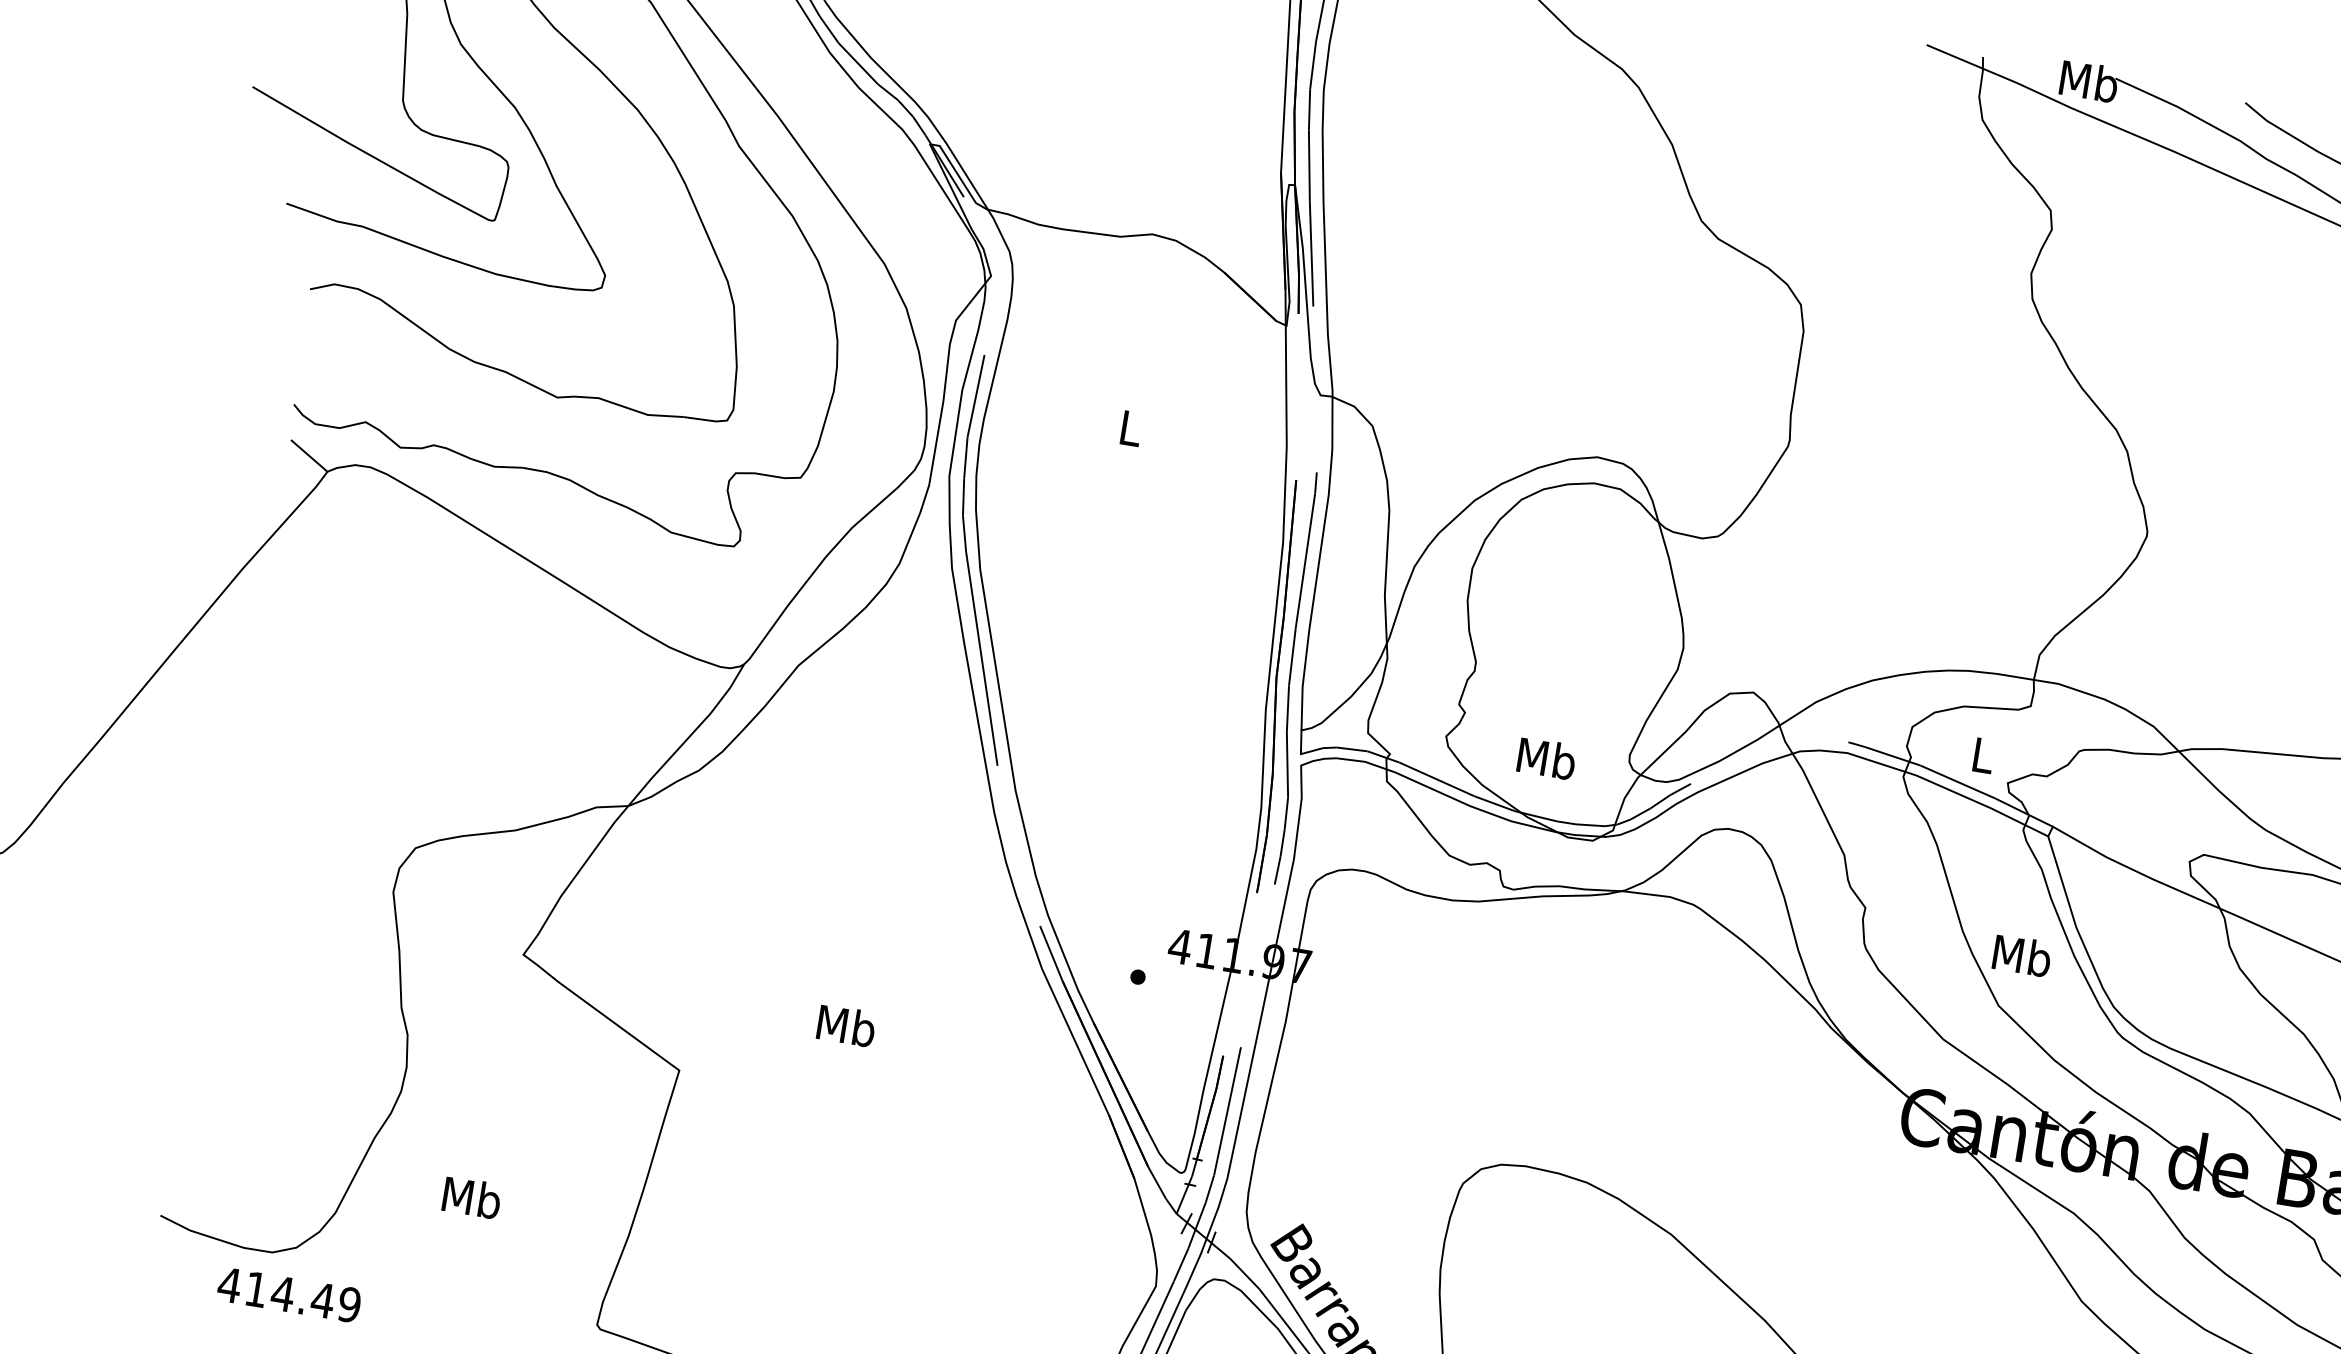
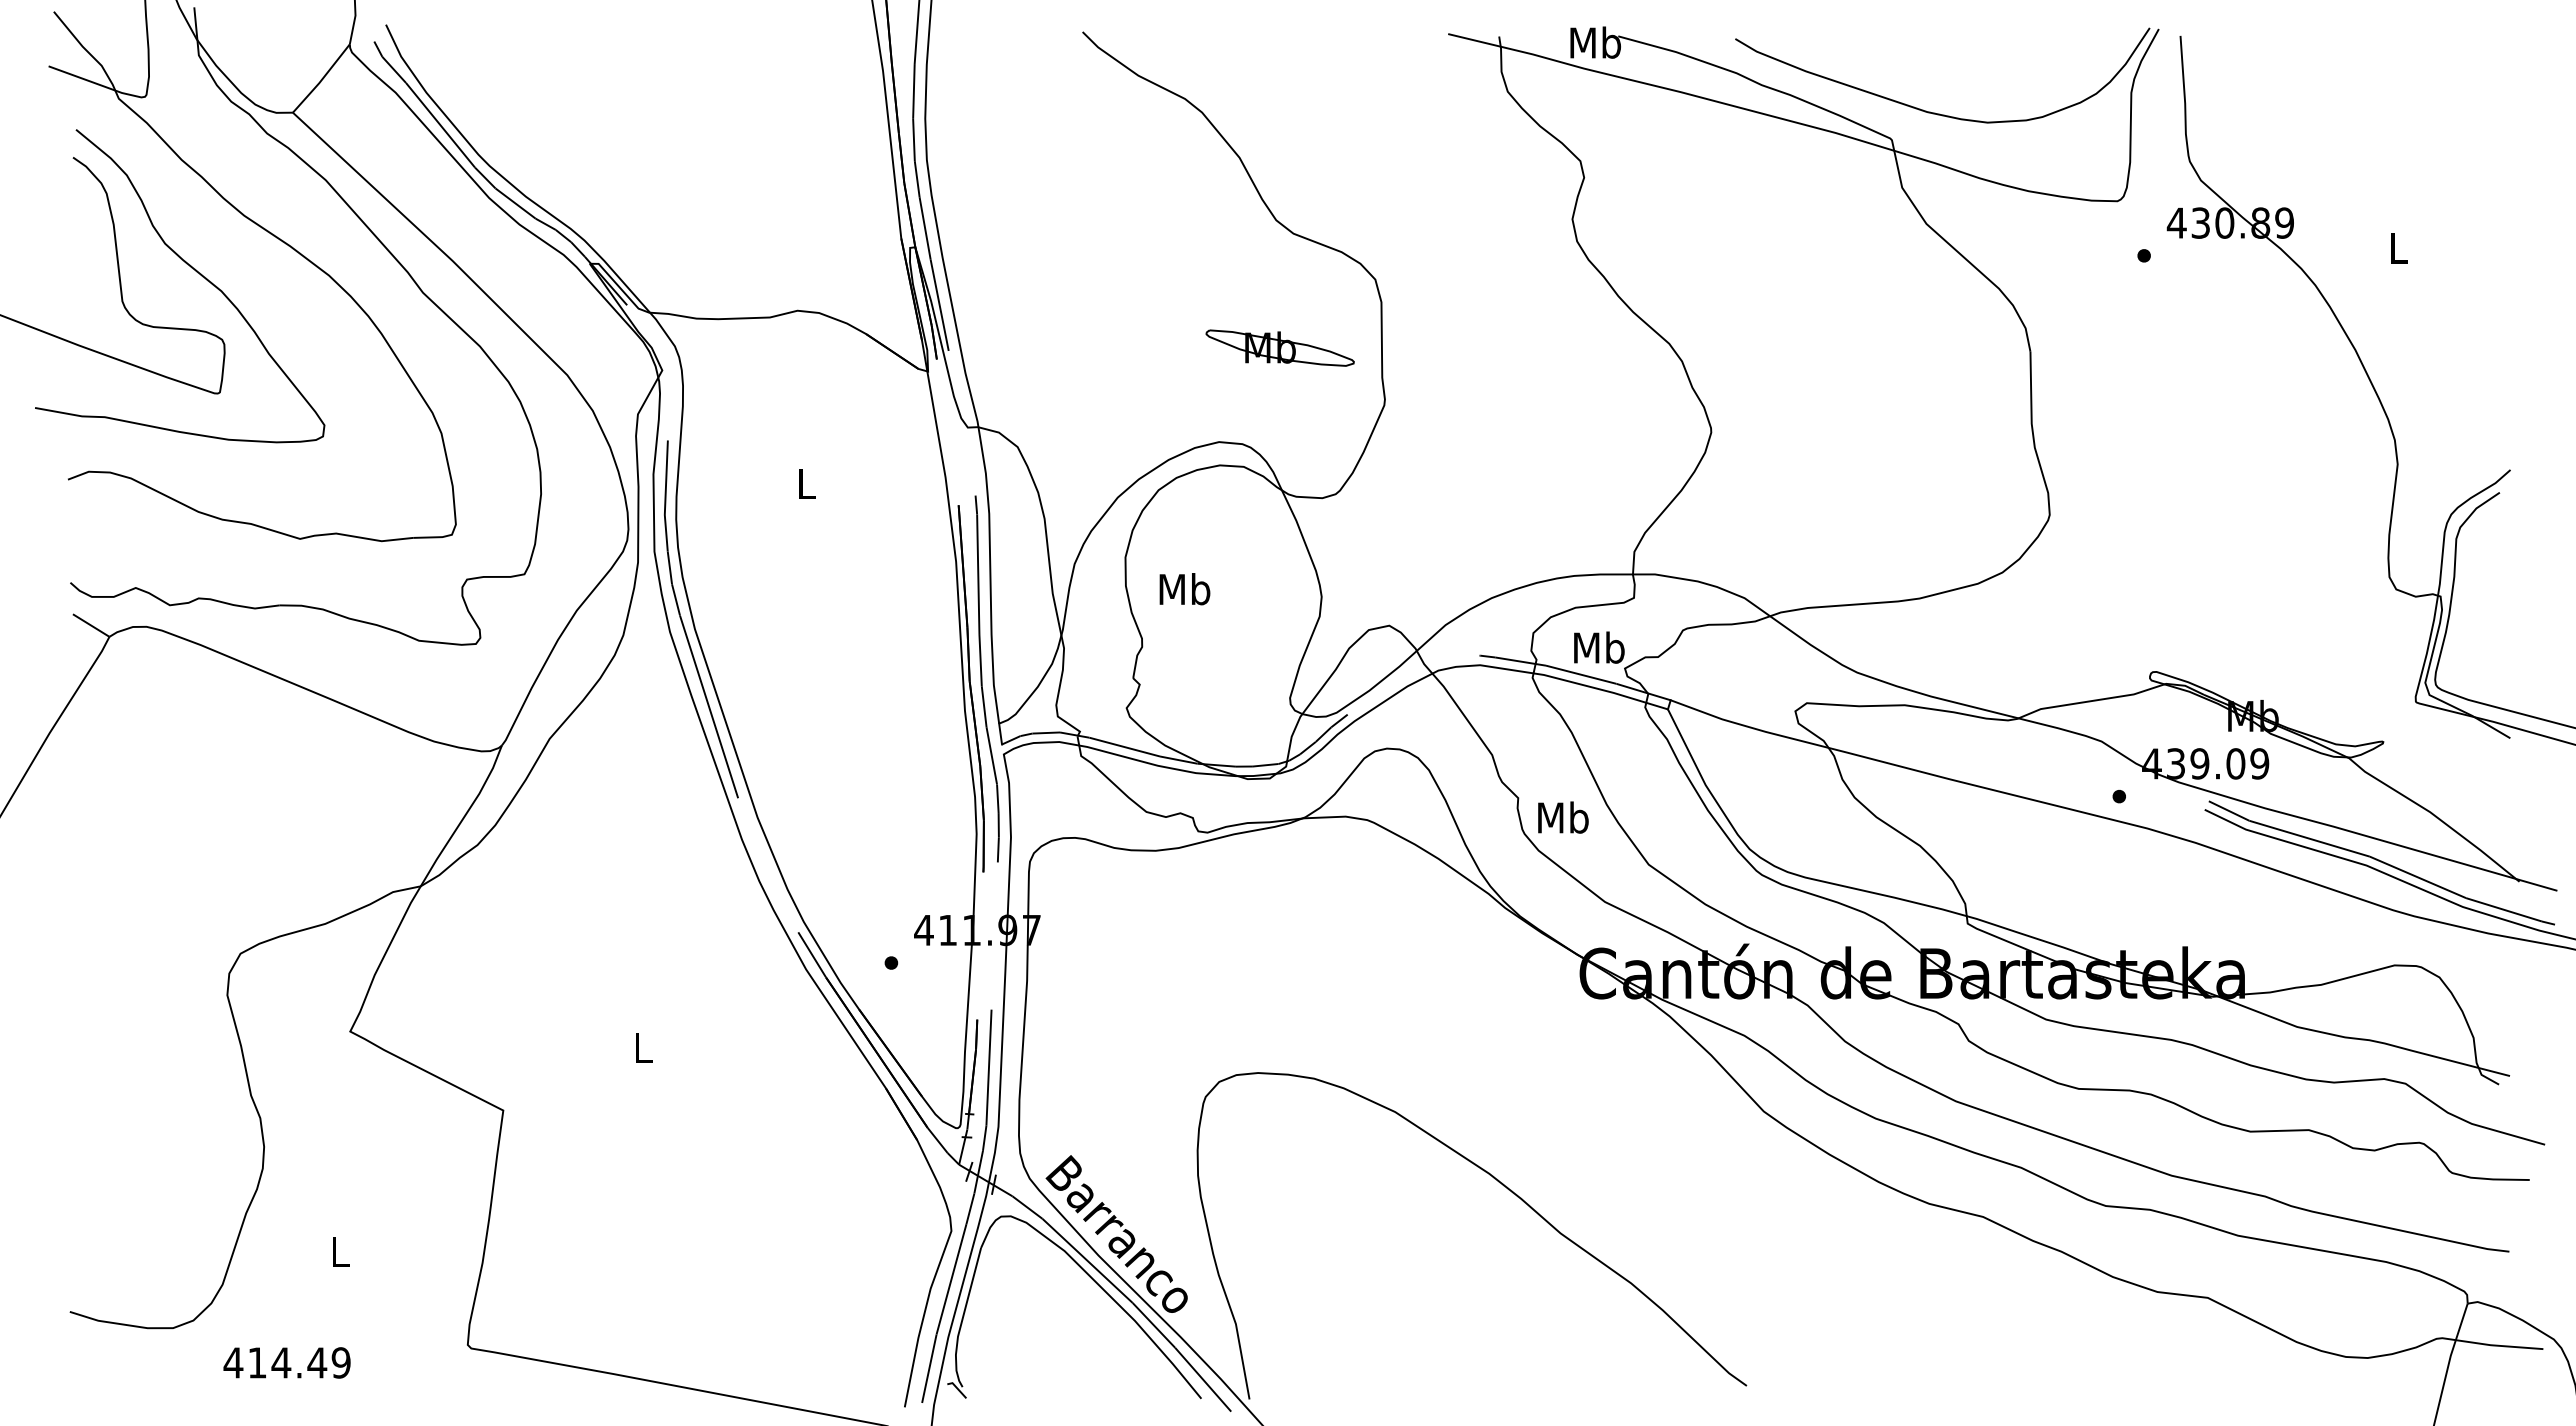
part: (1681, 363) -> (1279, 347), added
text: (1983, 755) -> (1599, 647), L -> Mb
text: (1546, 758) -> (1184, 589), moved
text: (2022, 955) -> (1563, 817), moved
text: (846, 1025) -> (643, 1047), Mb -> L
text: (471, 1197) -> (339, 1251), Mb -> L
text: (288, 1294) -> (286, 1362), moved

